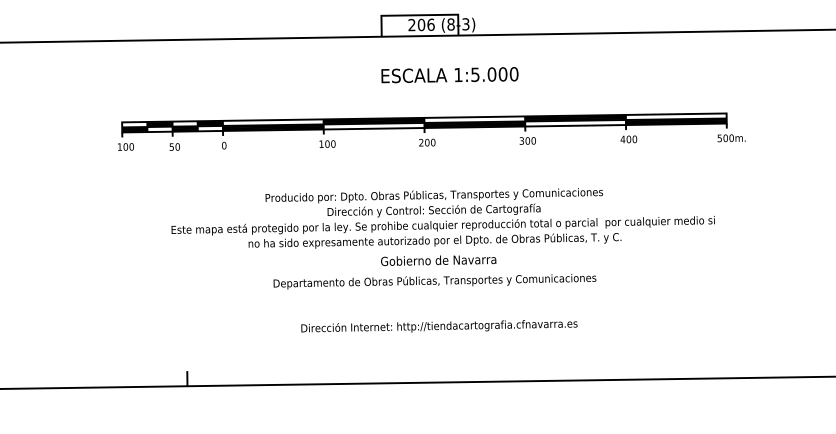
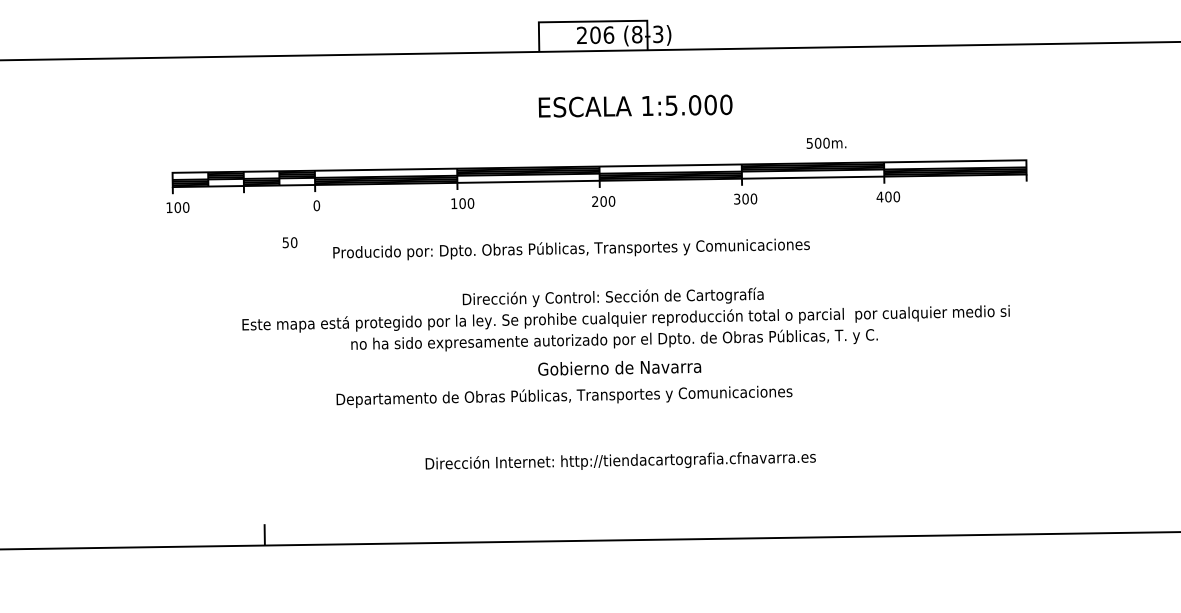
text: (731, 137) -> (826, 142), moved
text: (174, 146) -> (289, 242), moved
text: (434, 195) -> (571, 249), moved
text: (434, 281) -> (564, 396), moved

